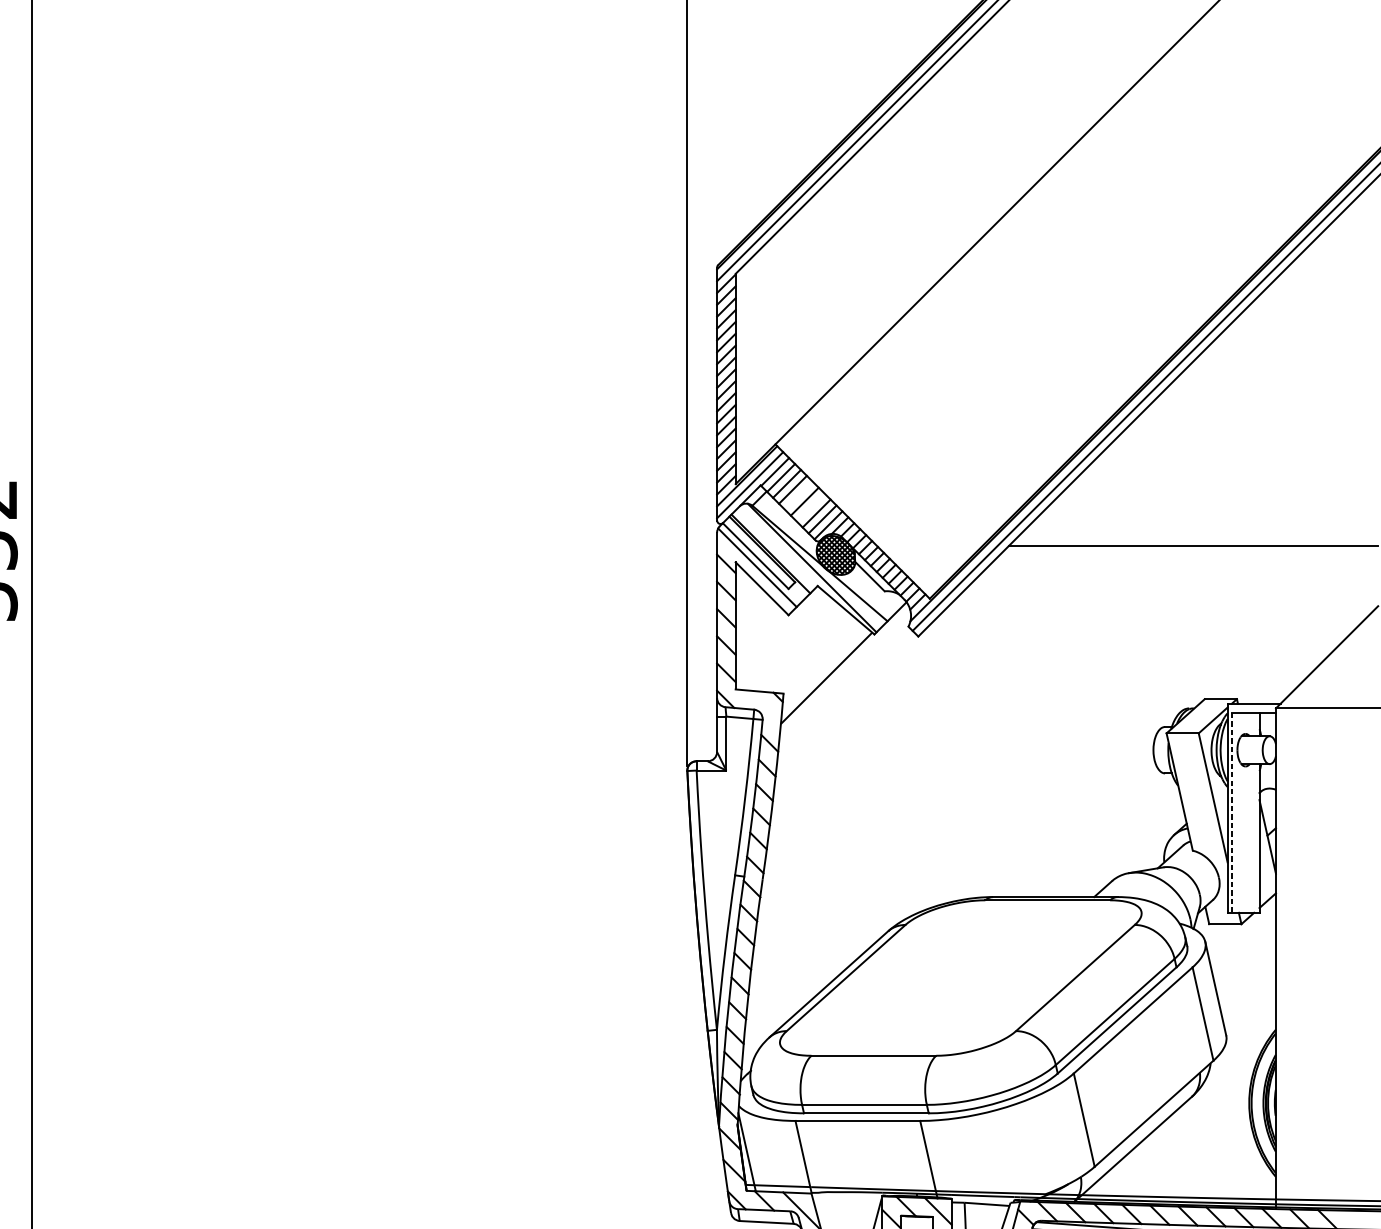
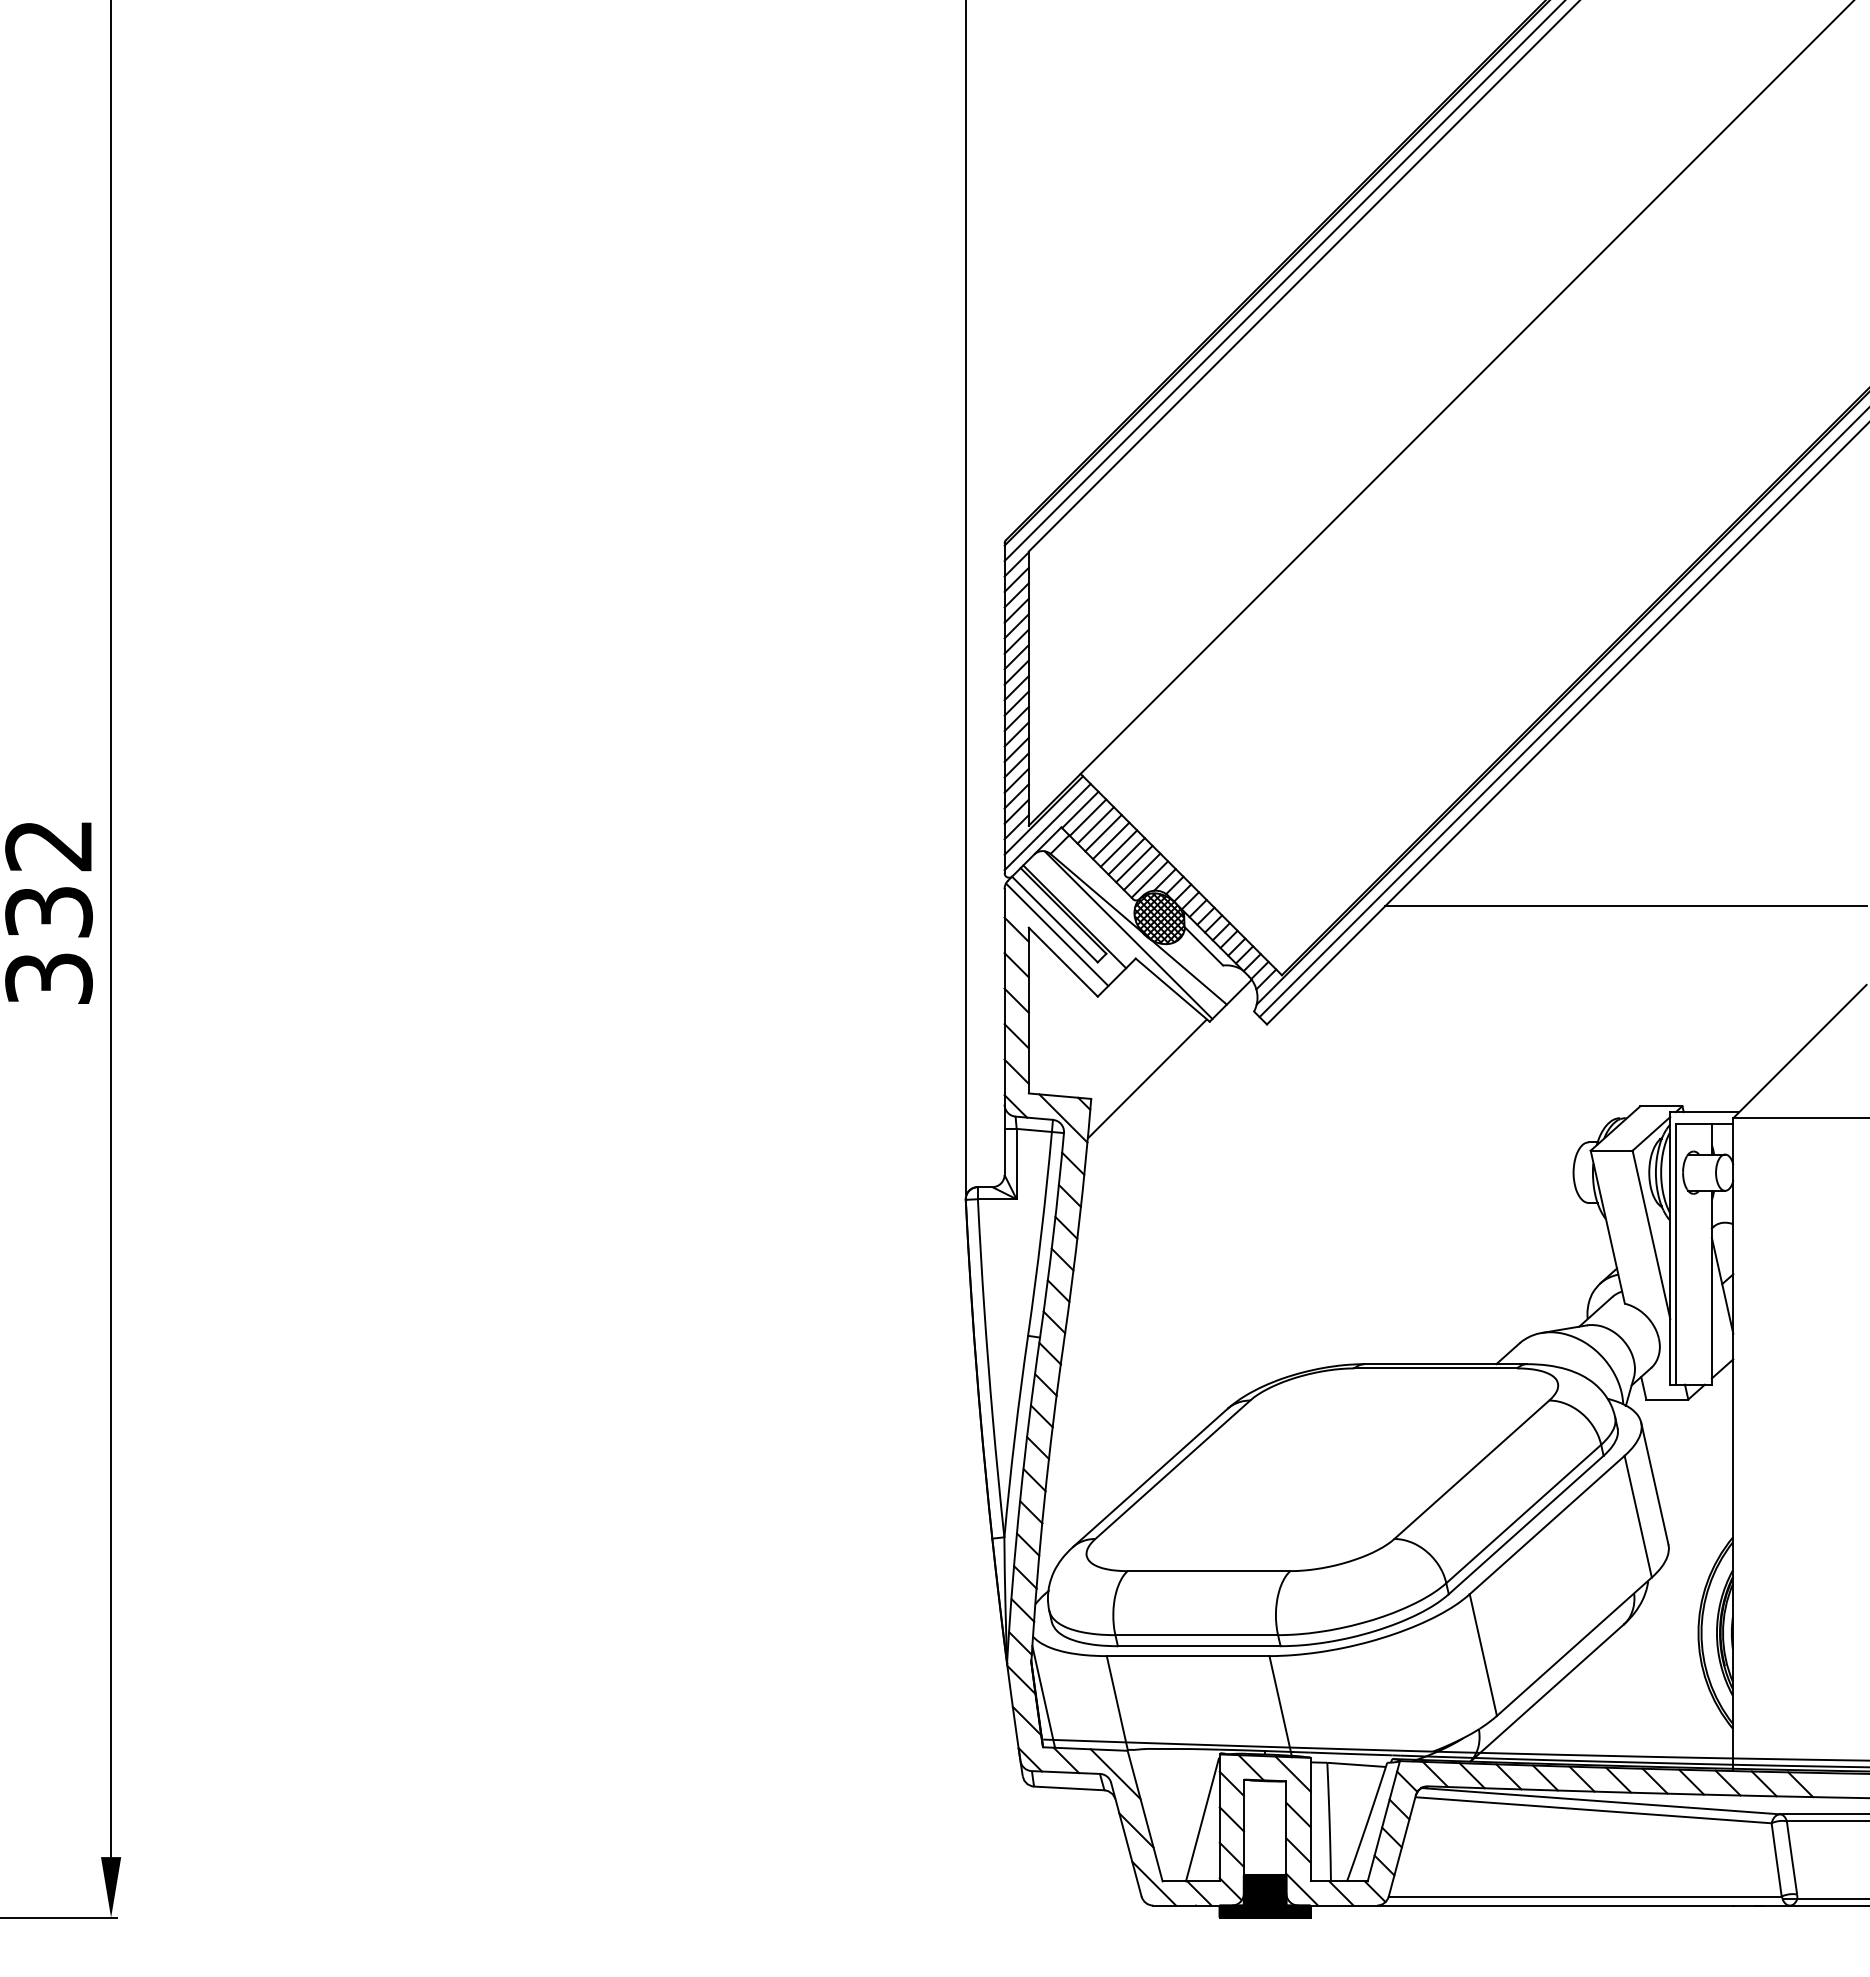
line: (799, 495) -> (1111, 840), added
line: (810, 507) -> (1126, 856), added
line: (762, 708) -> (1063, 1118), added
line: (1231, 812) -> (1675, 1254), dashed -> solid

